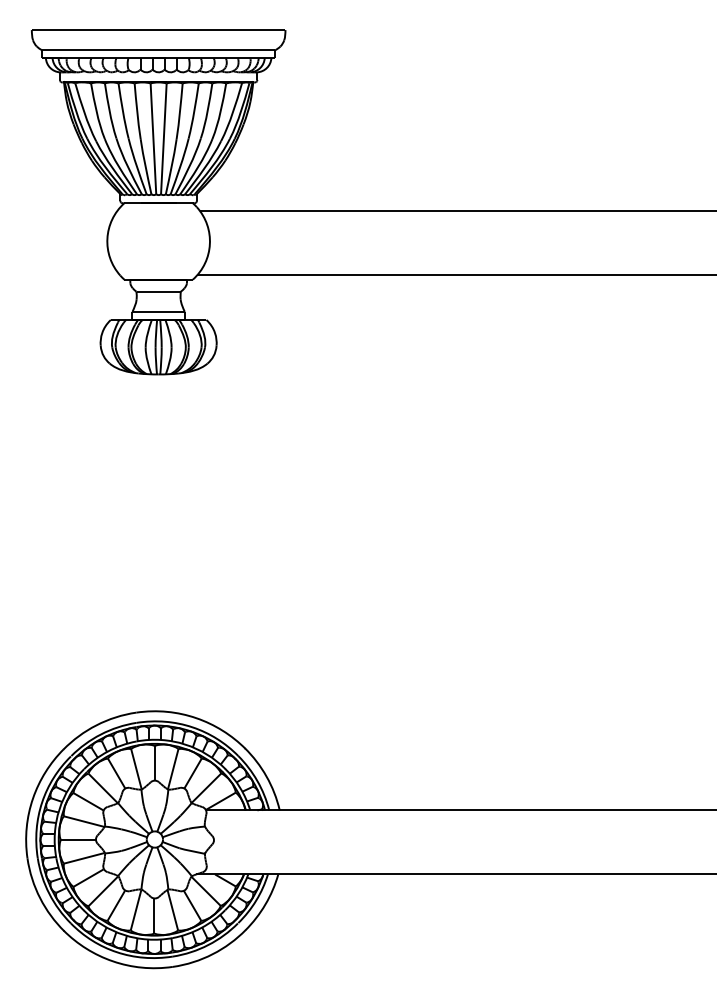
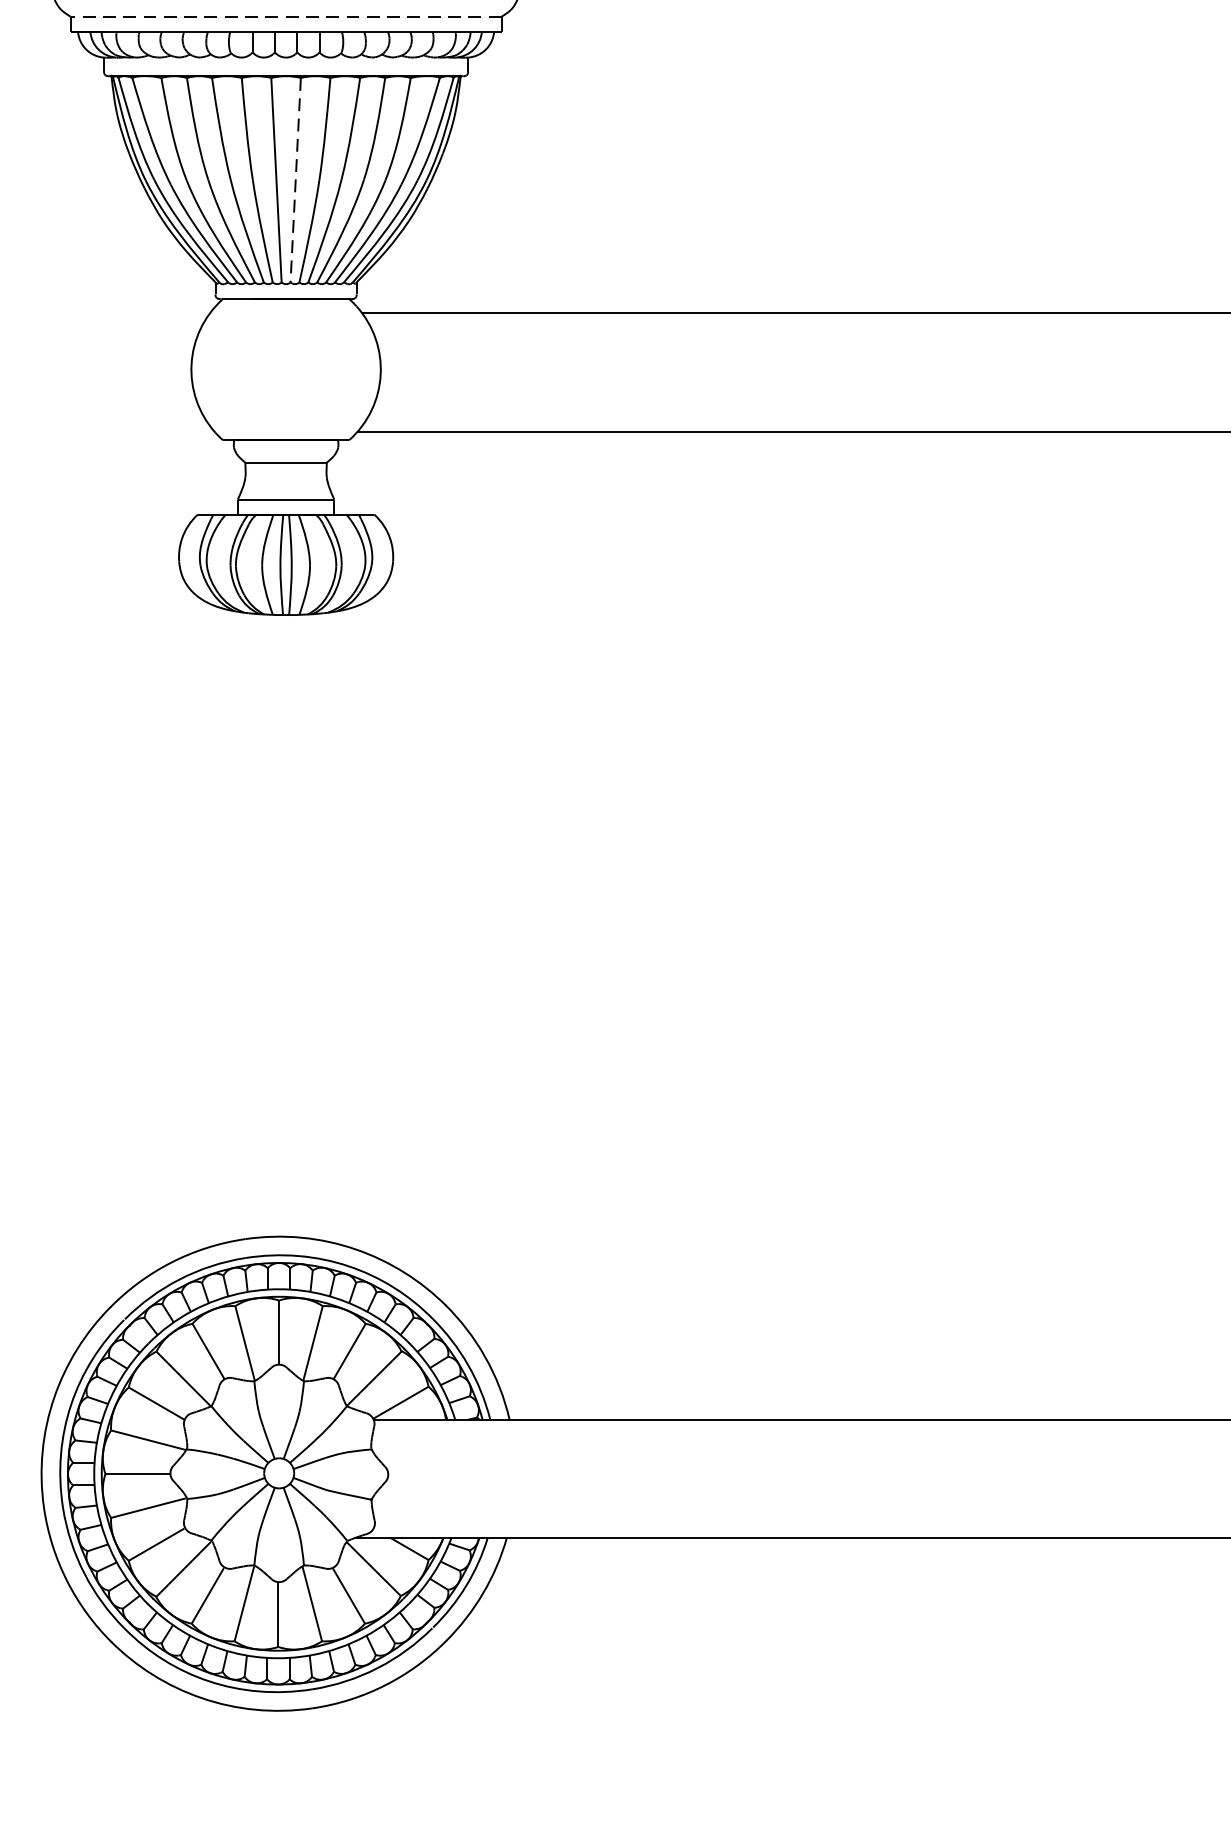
line: (158, 50) -> (285, 17), solid -> dashed
line: (163, 139) -> (295, 181), solid -> dashed

